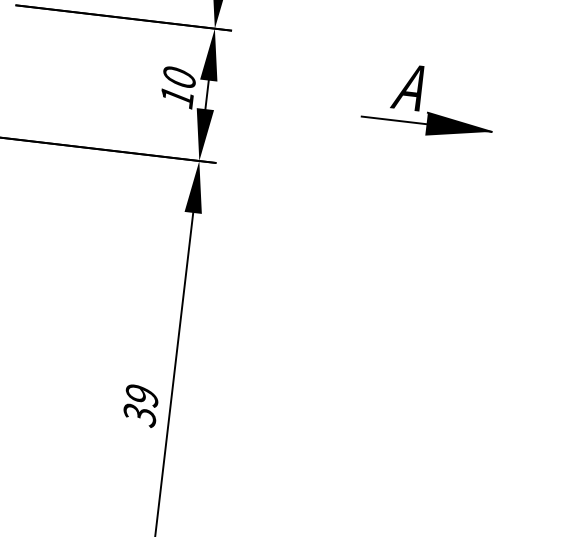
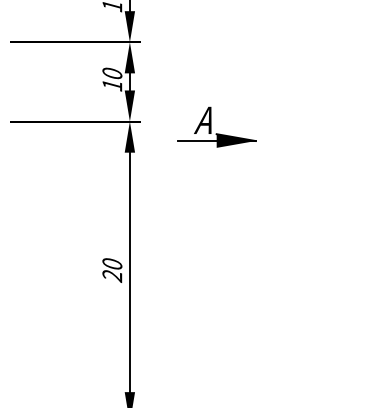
part: (429, 99) -> (216, 126), moved
text: (141, 406) -> (112, 270), 39 -> 20

